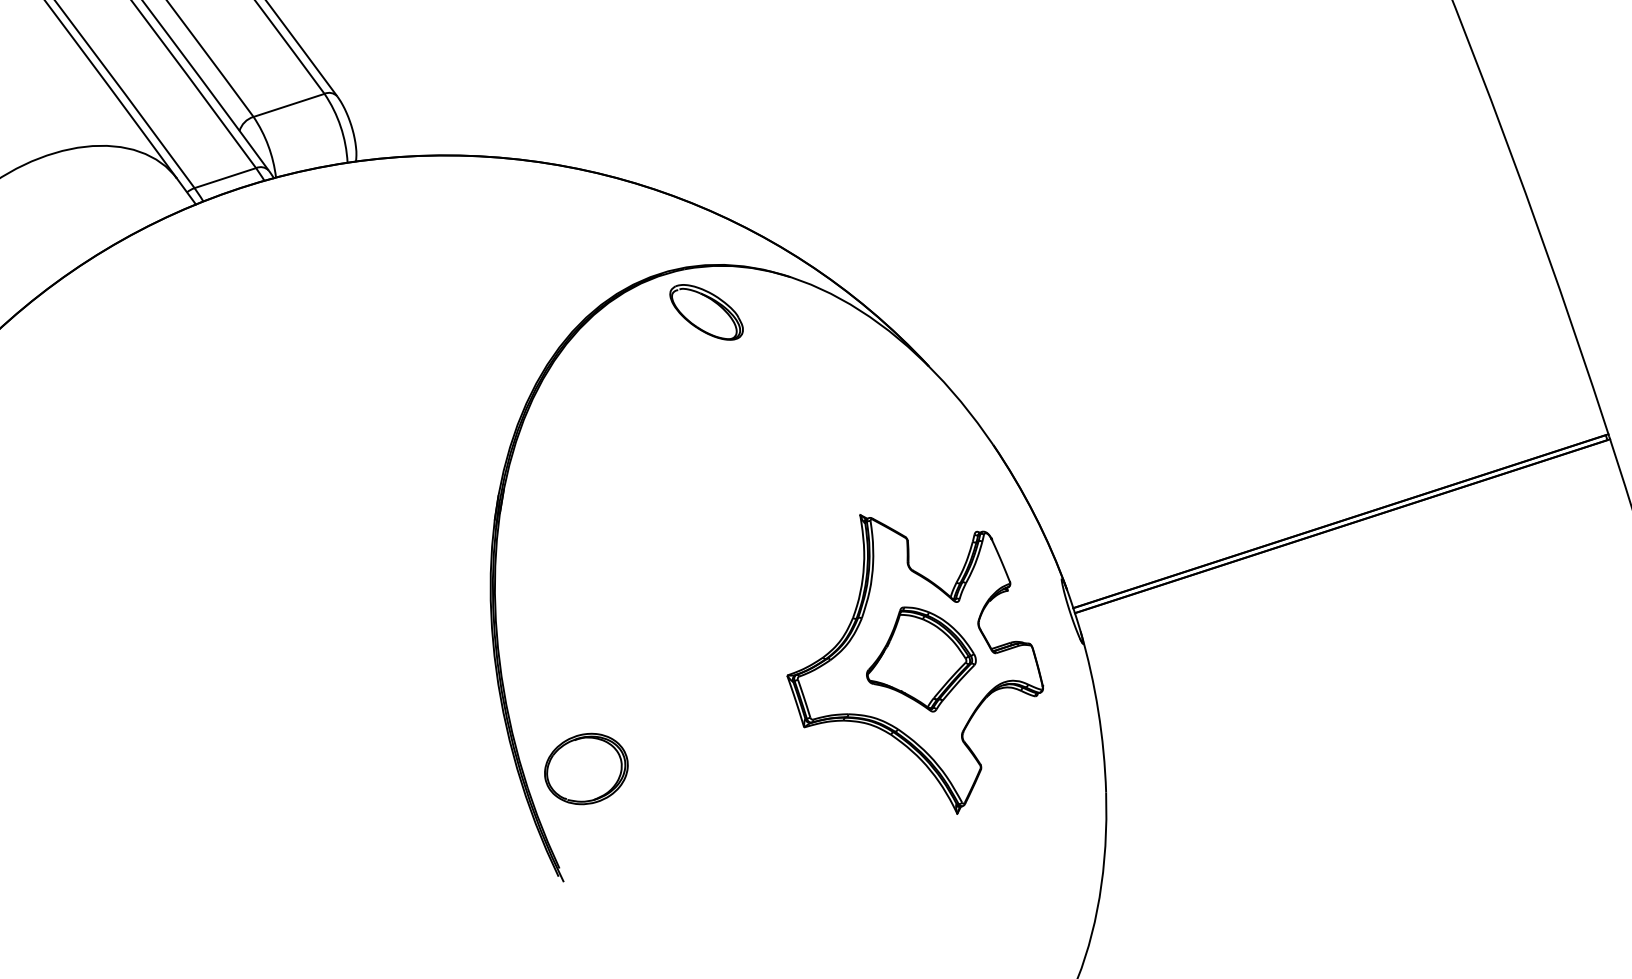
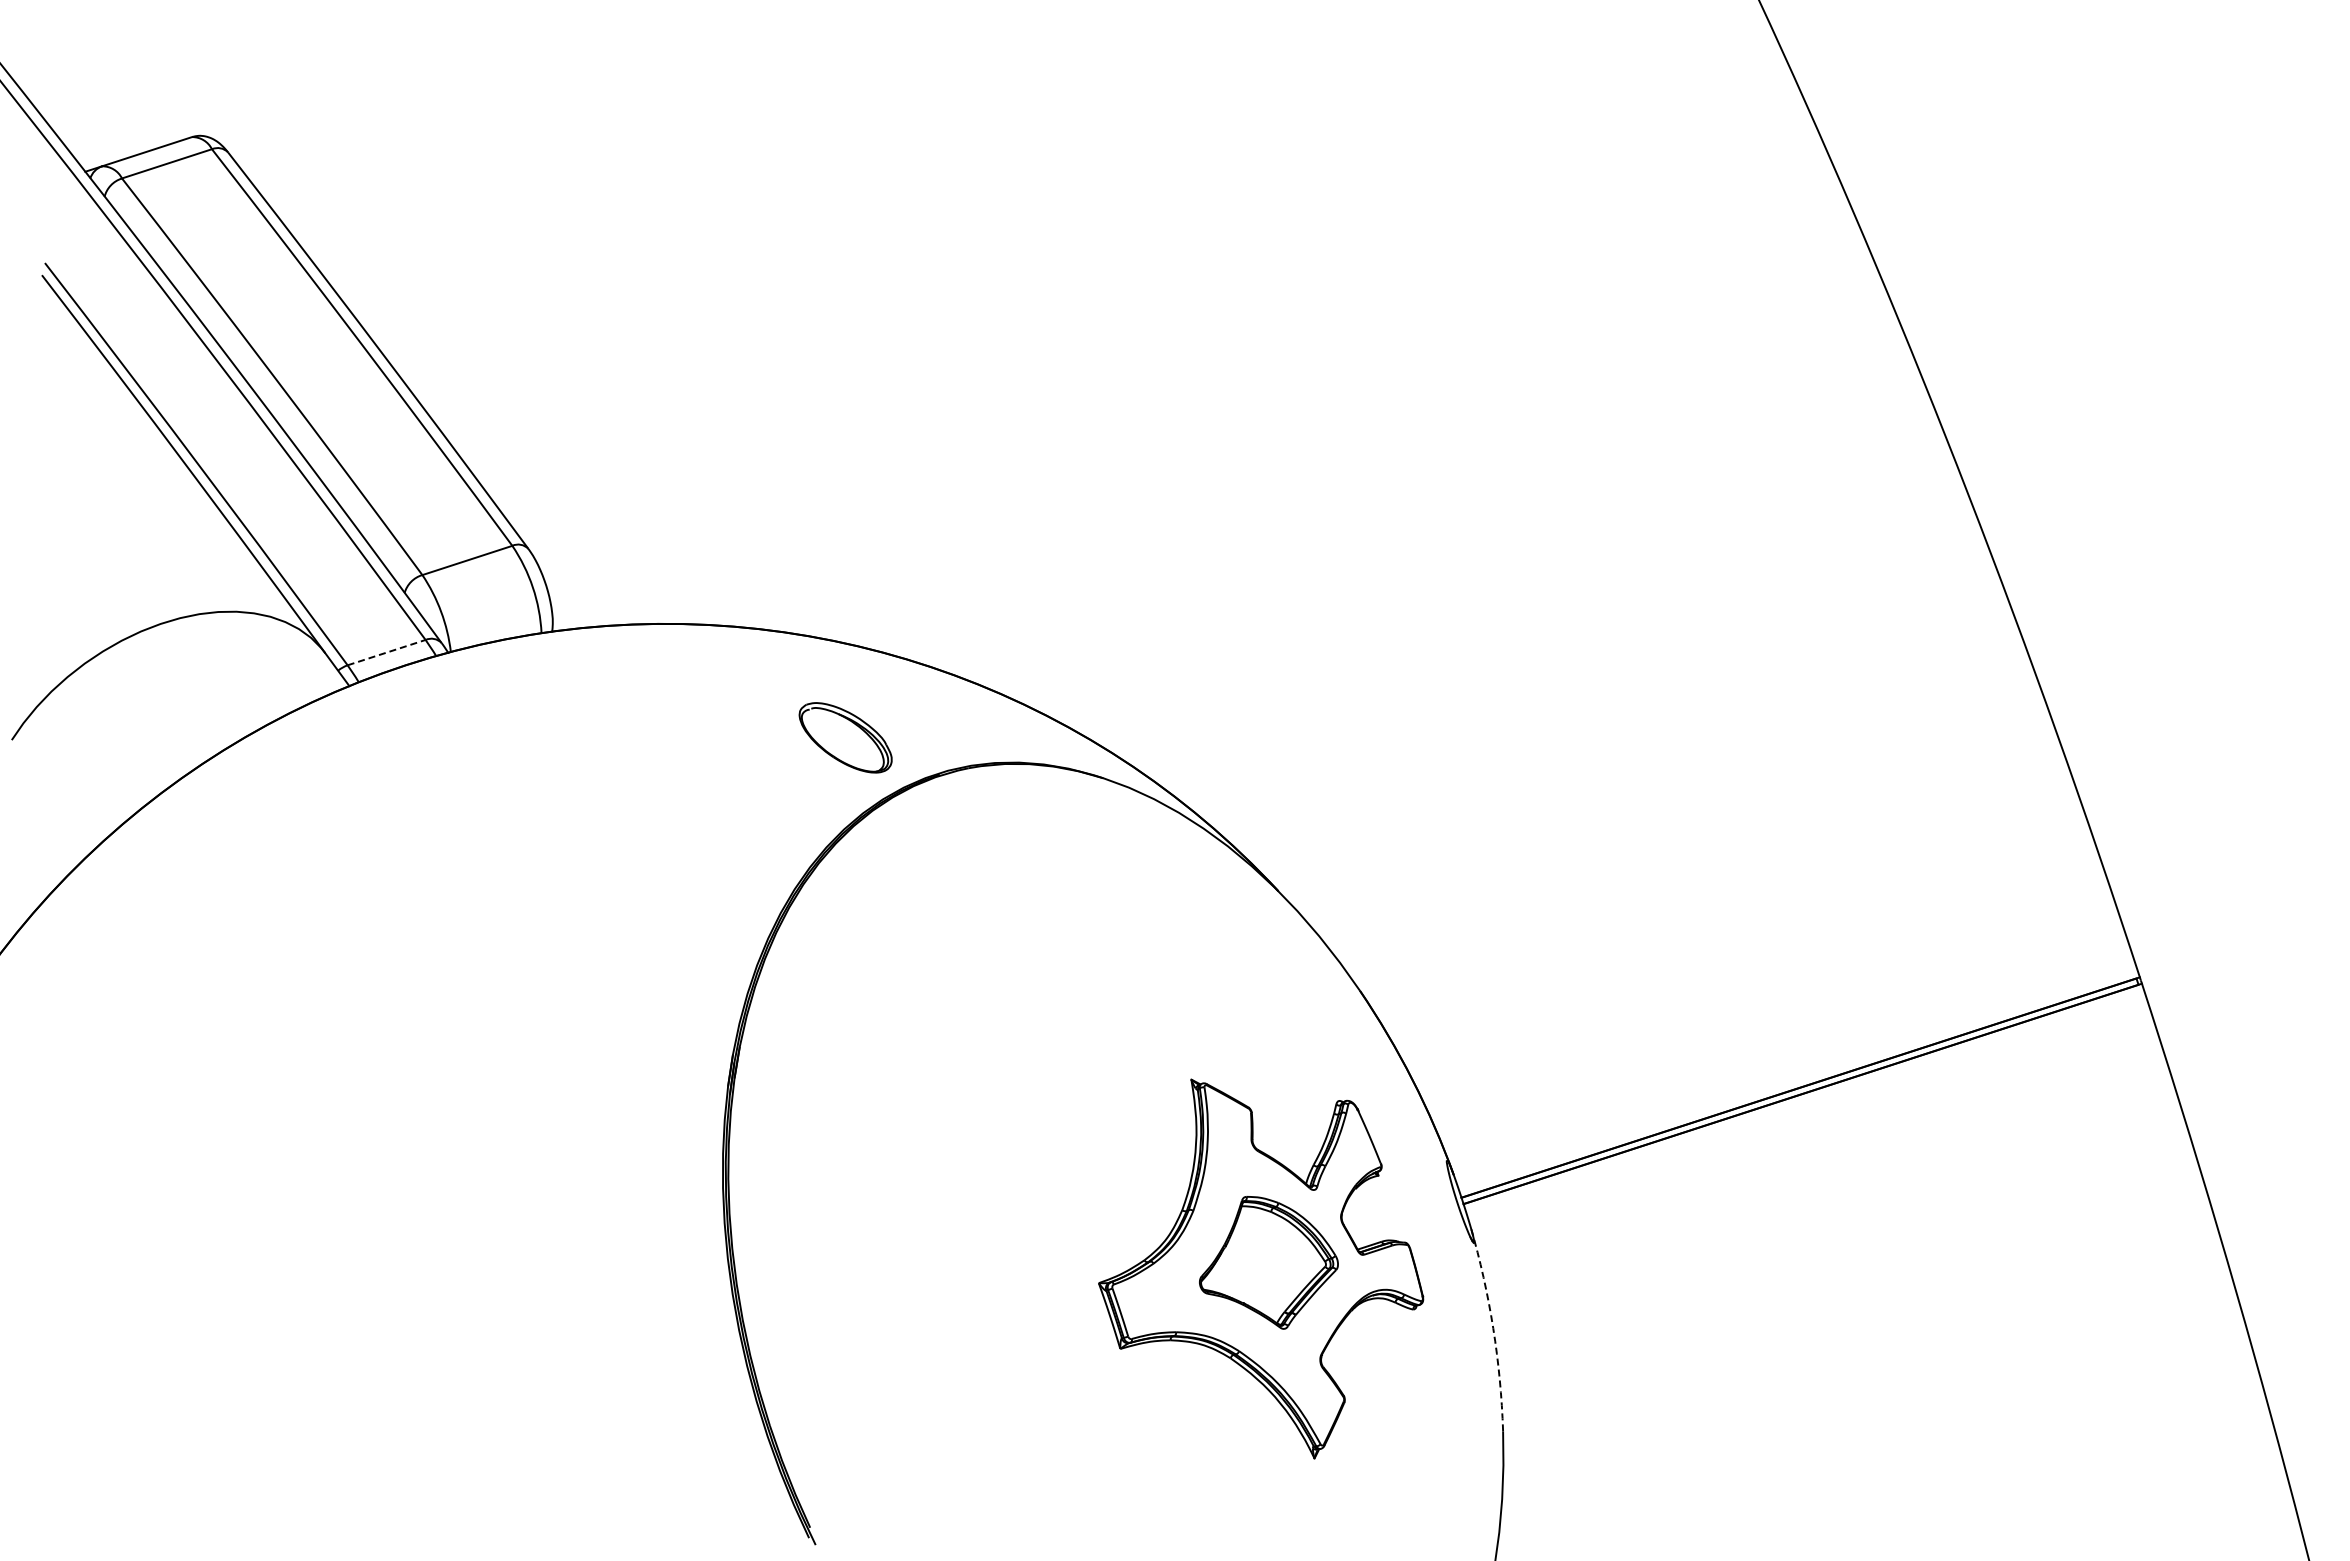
line: (225, 178) -> (386, 652), solid -> dashed
part: (706, 312) -> (845, 737), moved
arc: (1098, 711) -> (1493, 1328), solid -> dashed
part: (585, 768) -> (843, 1401), removed

